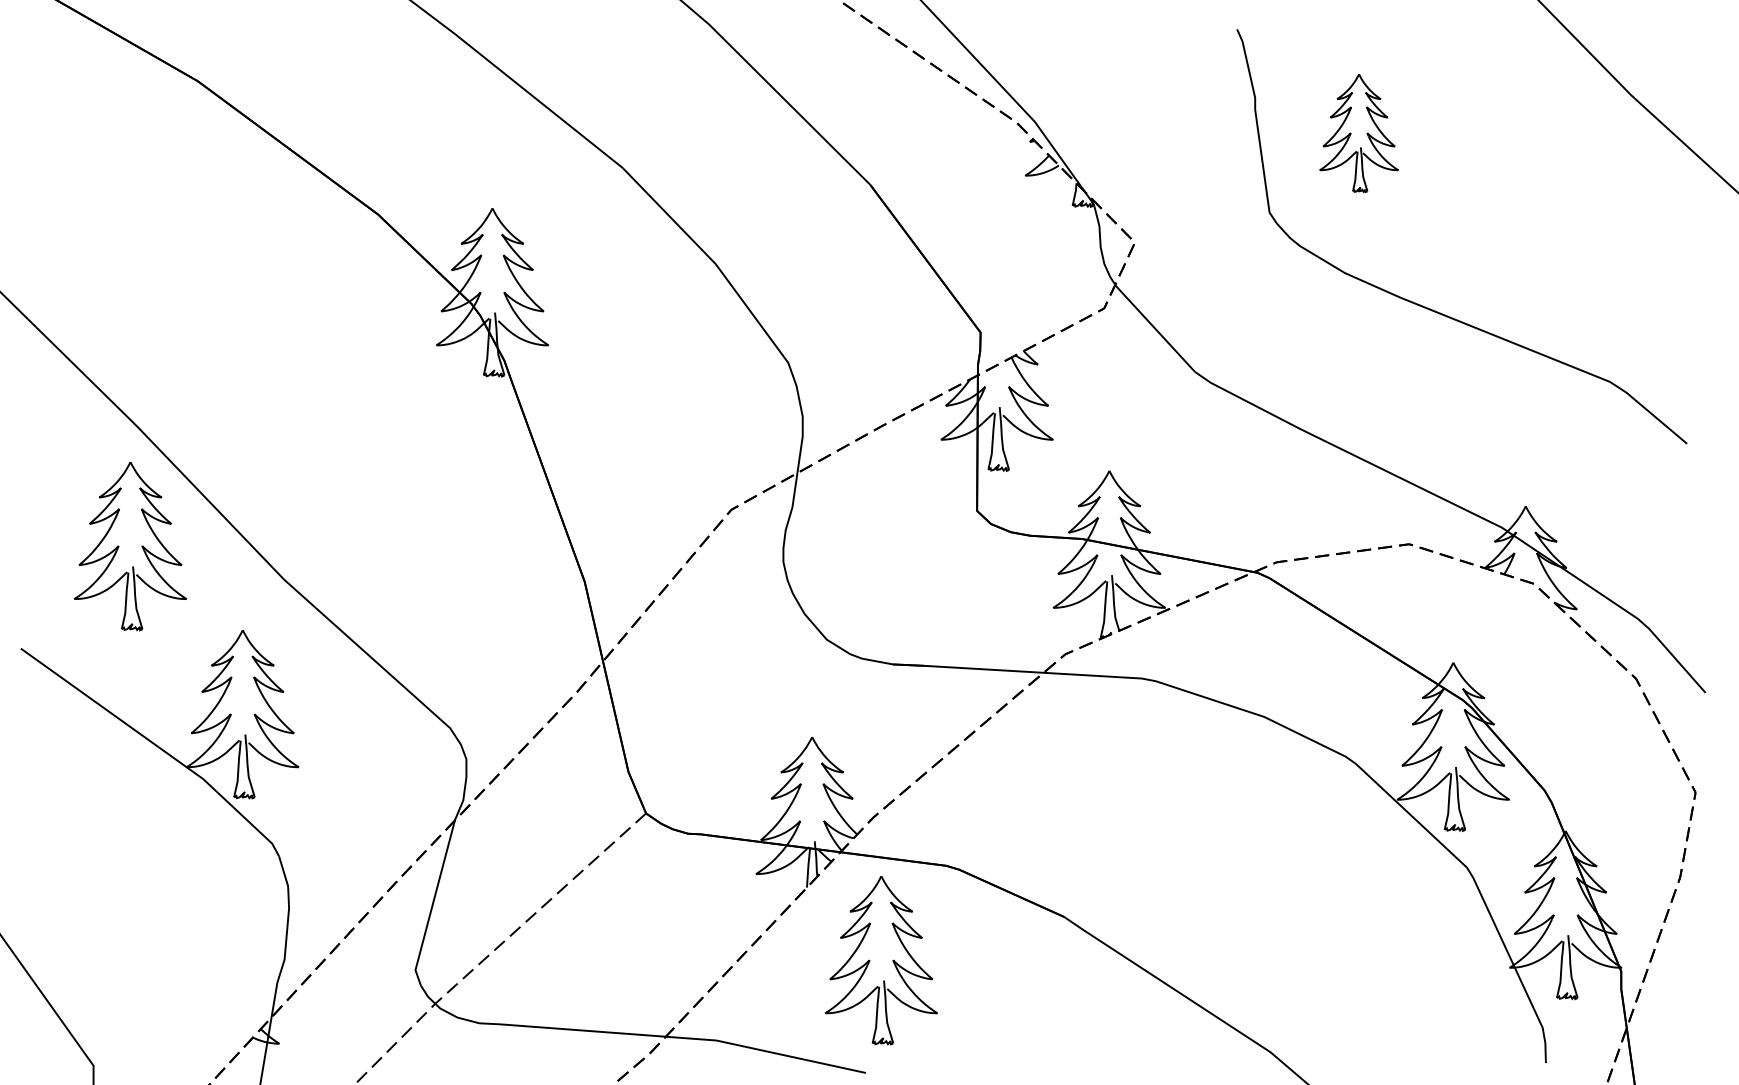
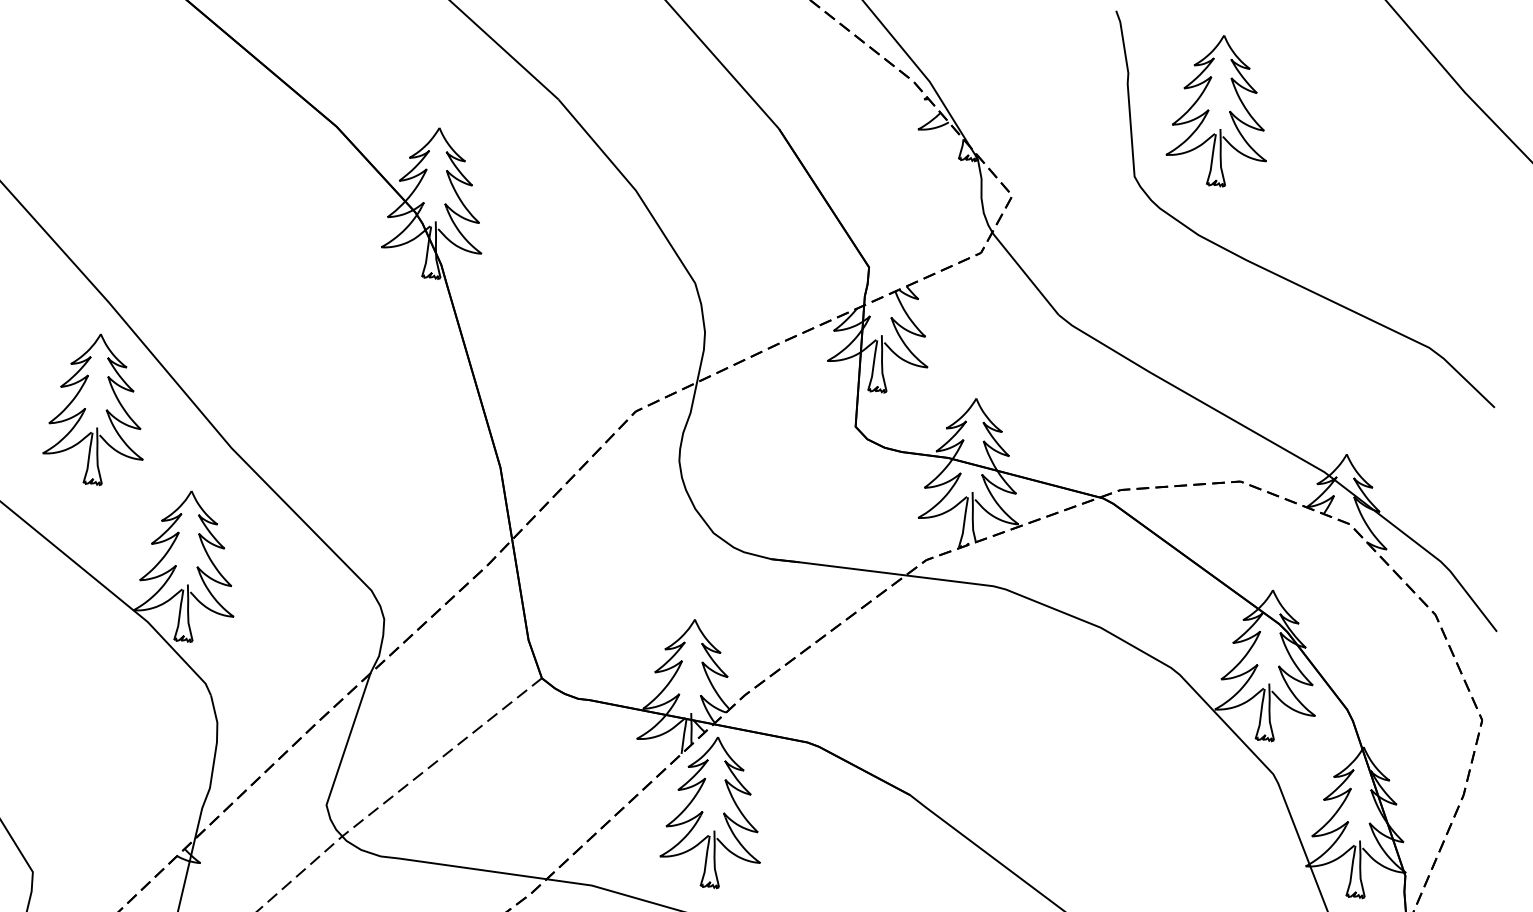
part: (1358, 133) -> (1218, 111), size x1.43
part: (870, 960) -> (703, 811), moved

